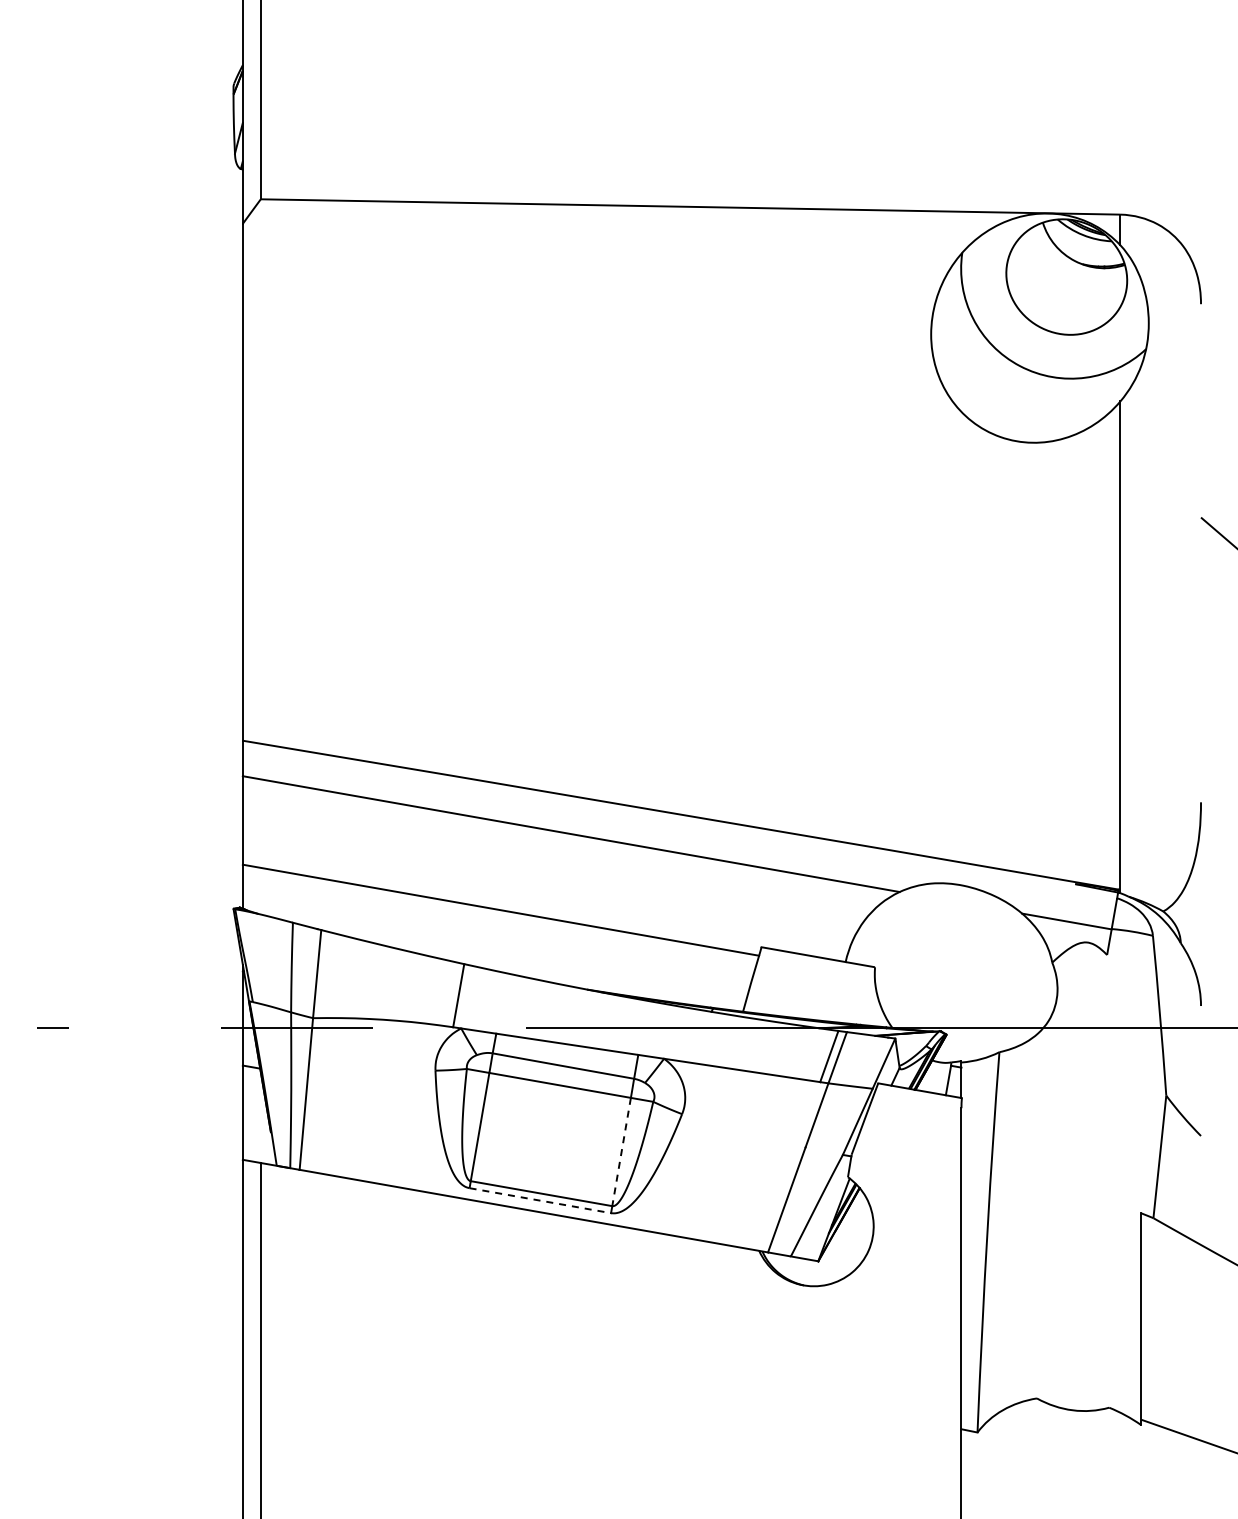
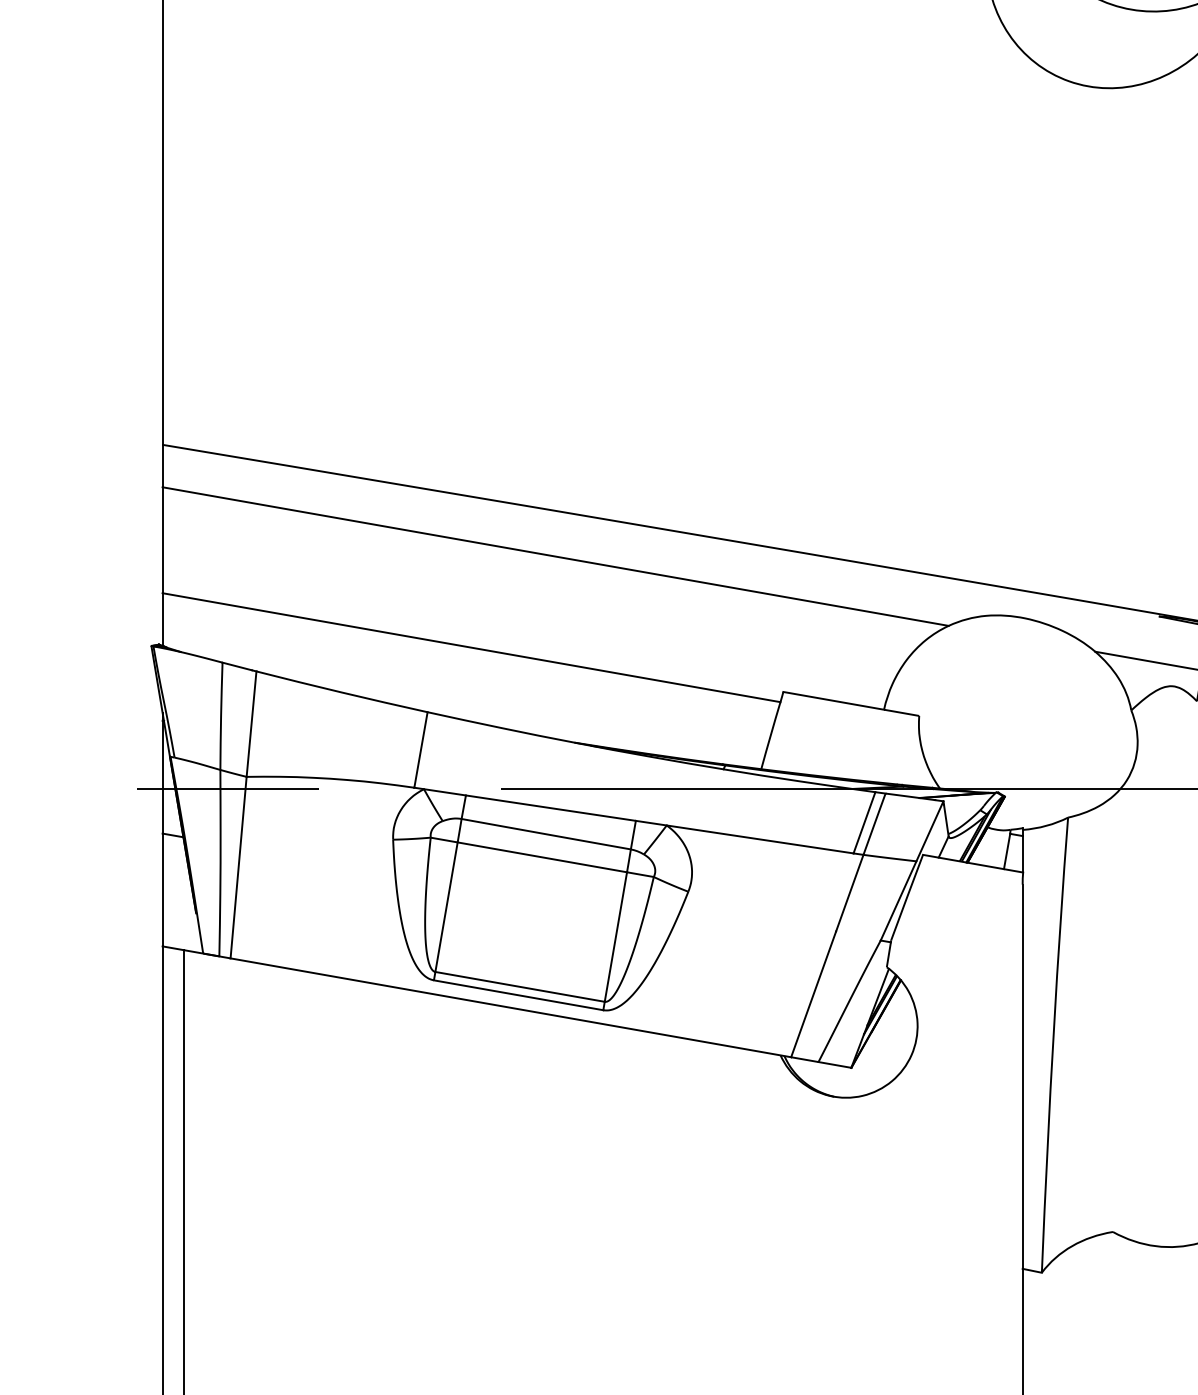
line: (621, 1152) -> (615, 937), dashed -> solid
line: (540, 1200) -> (518, 995), dashed -> solid

